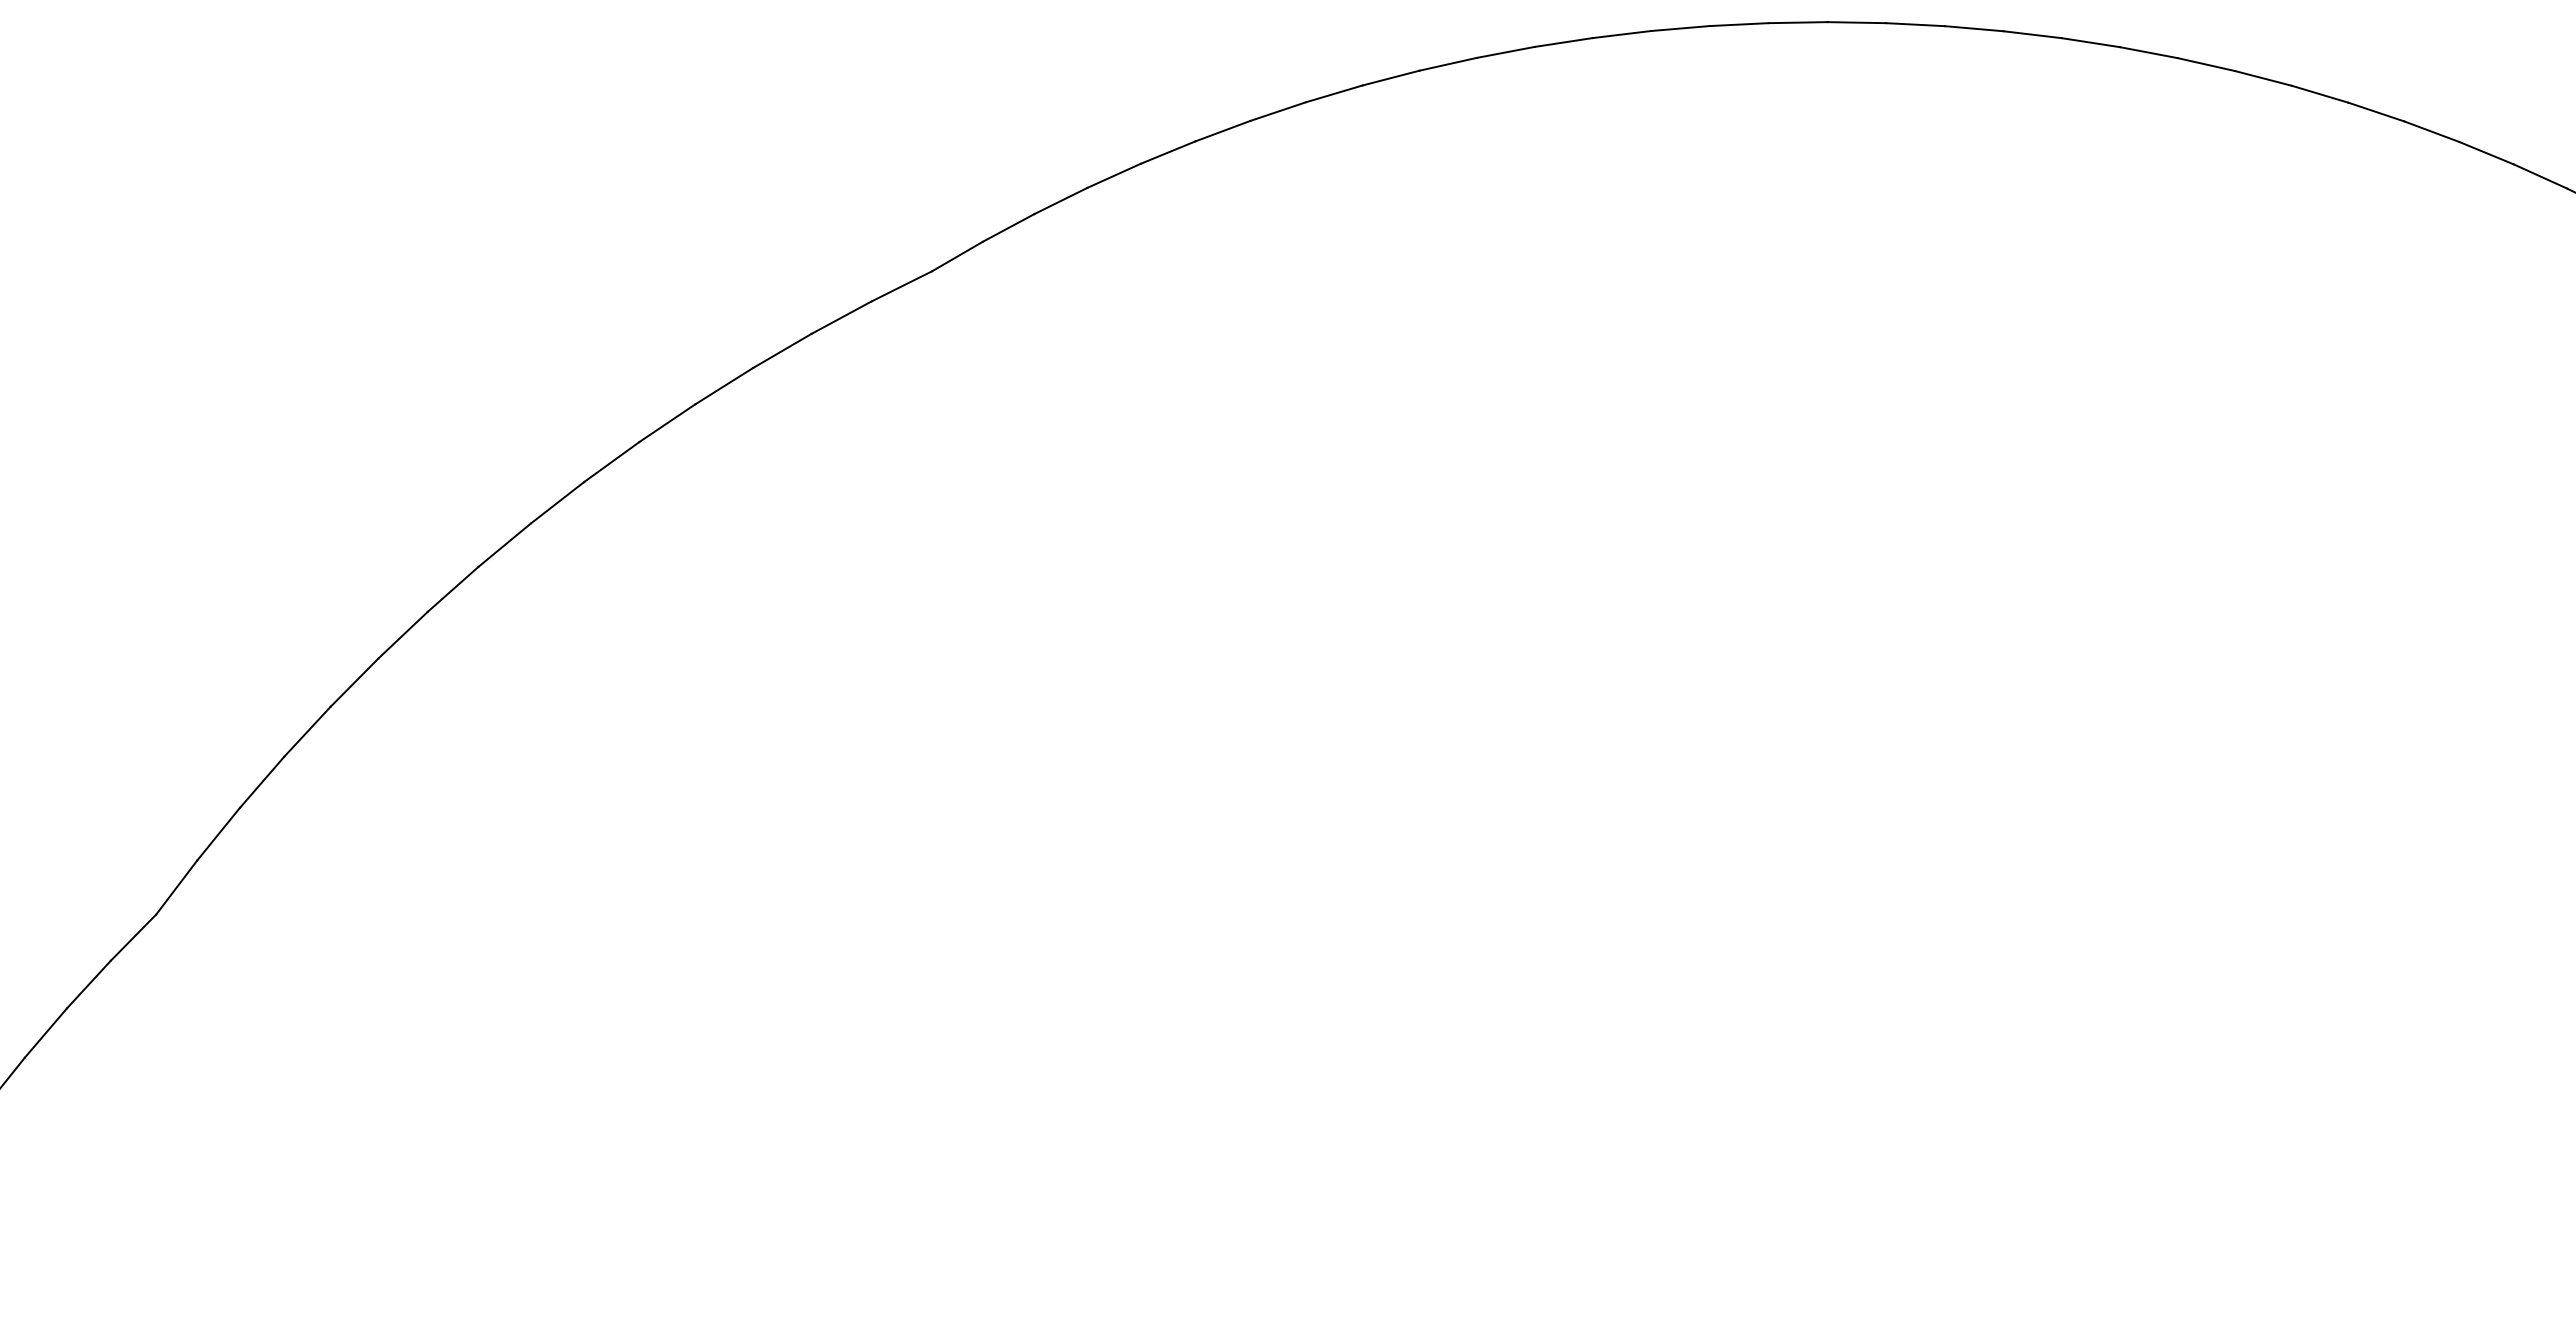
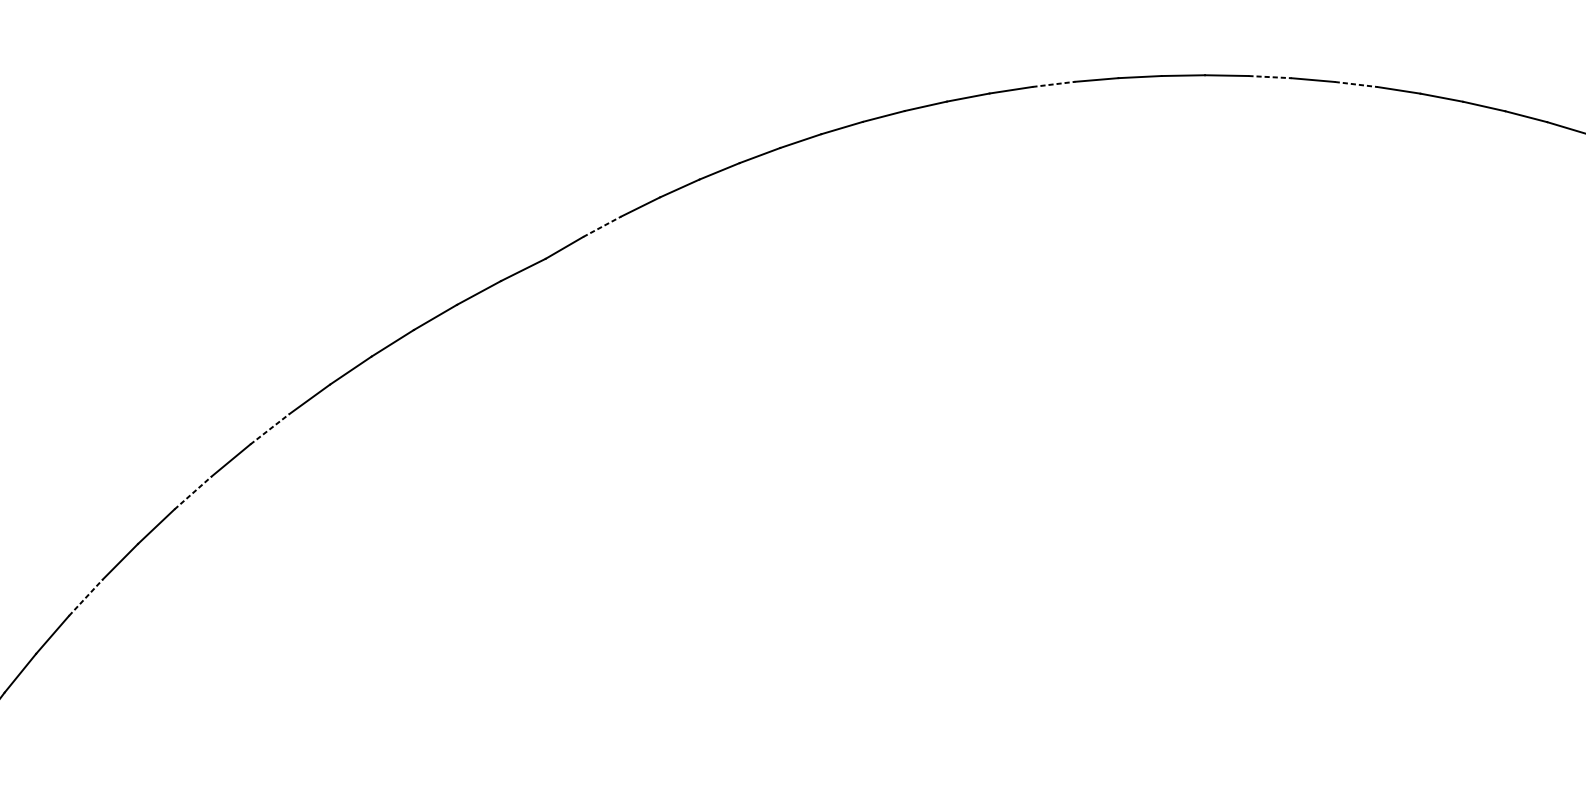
line: (1916, 24) -> (1270, 76), solid -> dashed
line: (1622, 34) -> (1054, 84), solid -> dashed
line: (2033, 34) -> (1356, 84), solid -> dashed
line: (1009, 227) -> (602, 226), solid -> dashed
line: (557, 502) -> (269, 428), solid -> dashed
line: (453, 589) -> (193, 493), solid -> dashed
line: (307, 731) -> (85, 597), solid -> dashed

